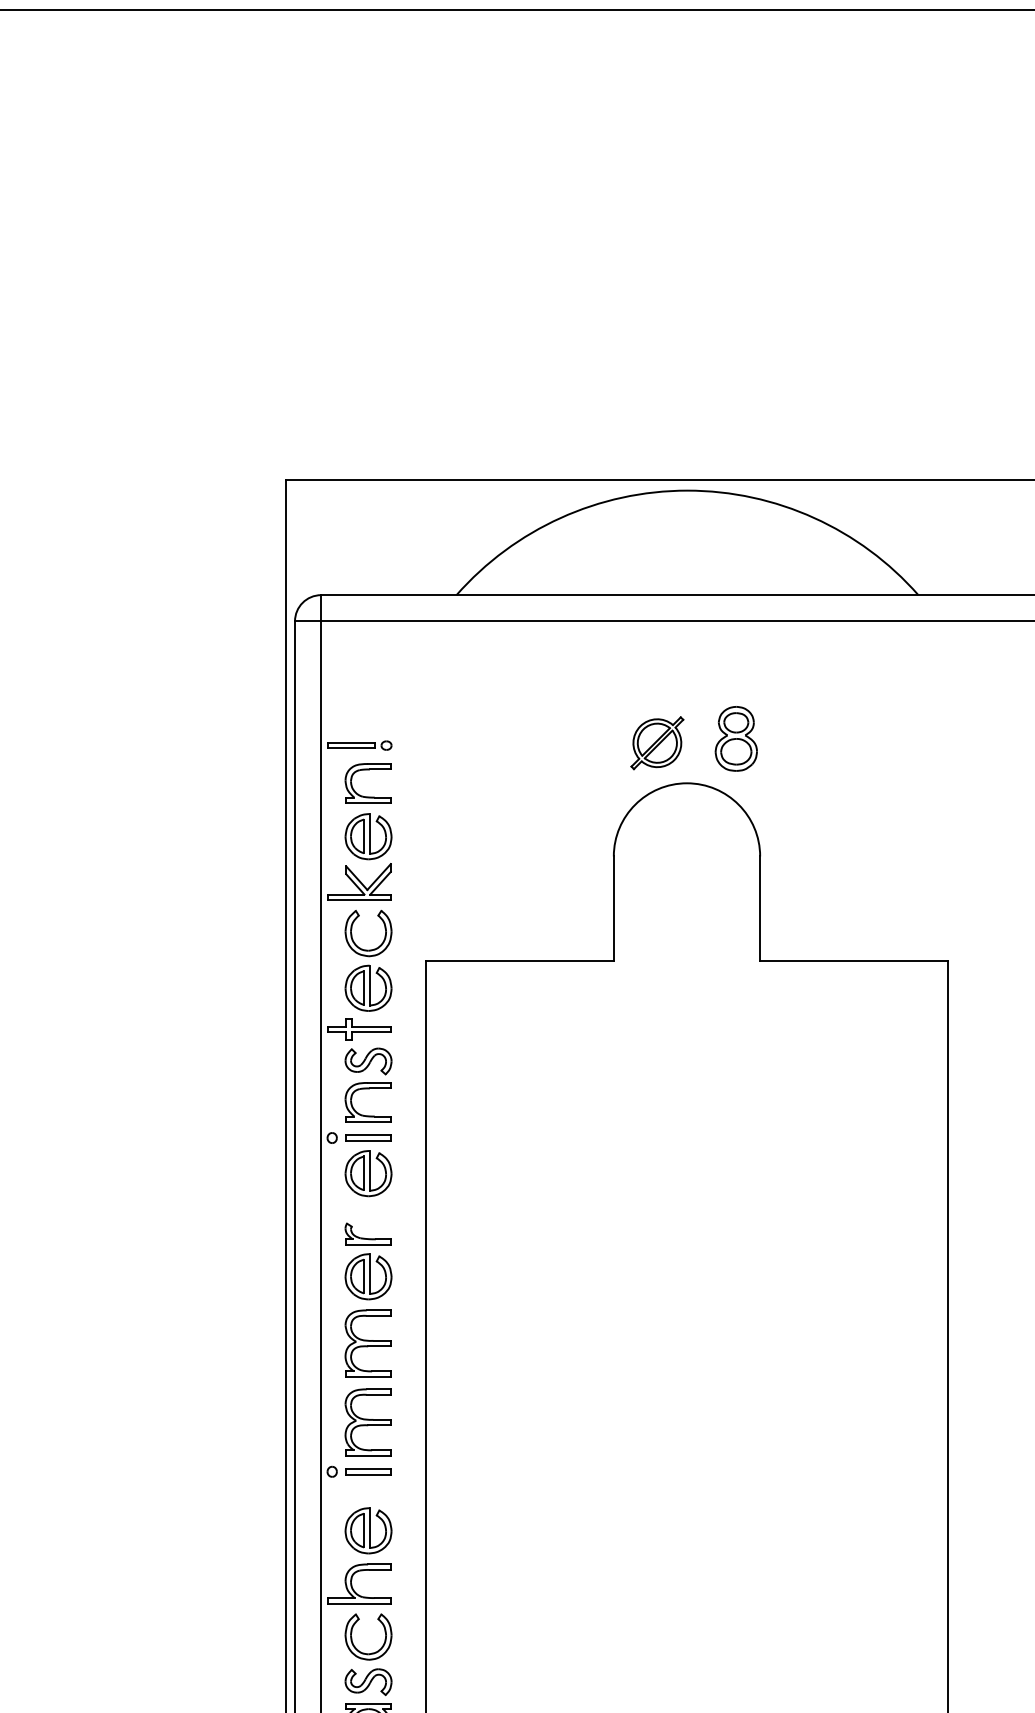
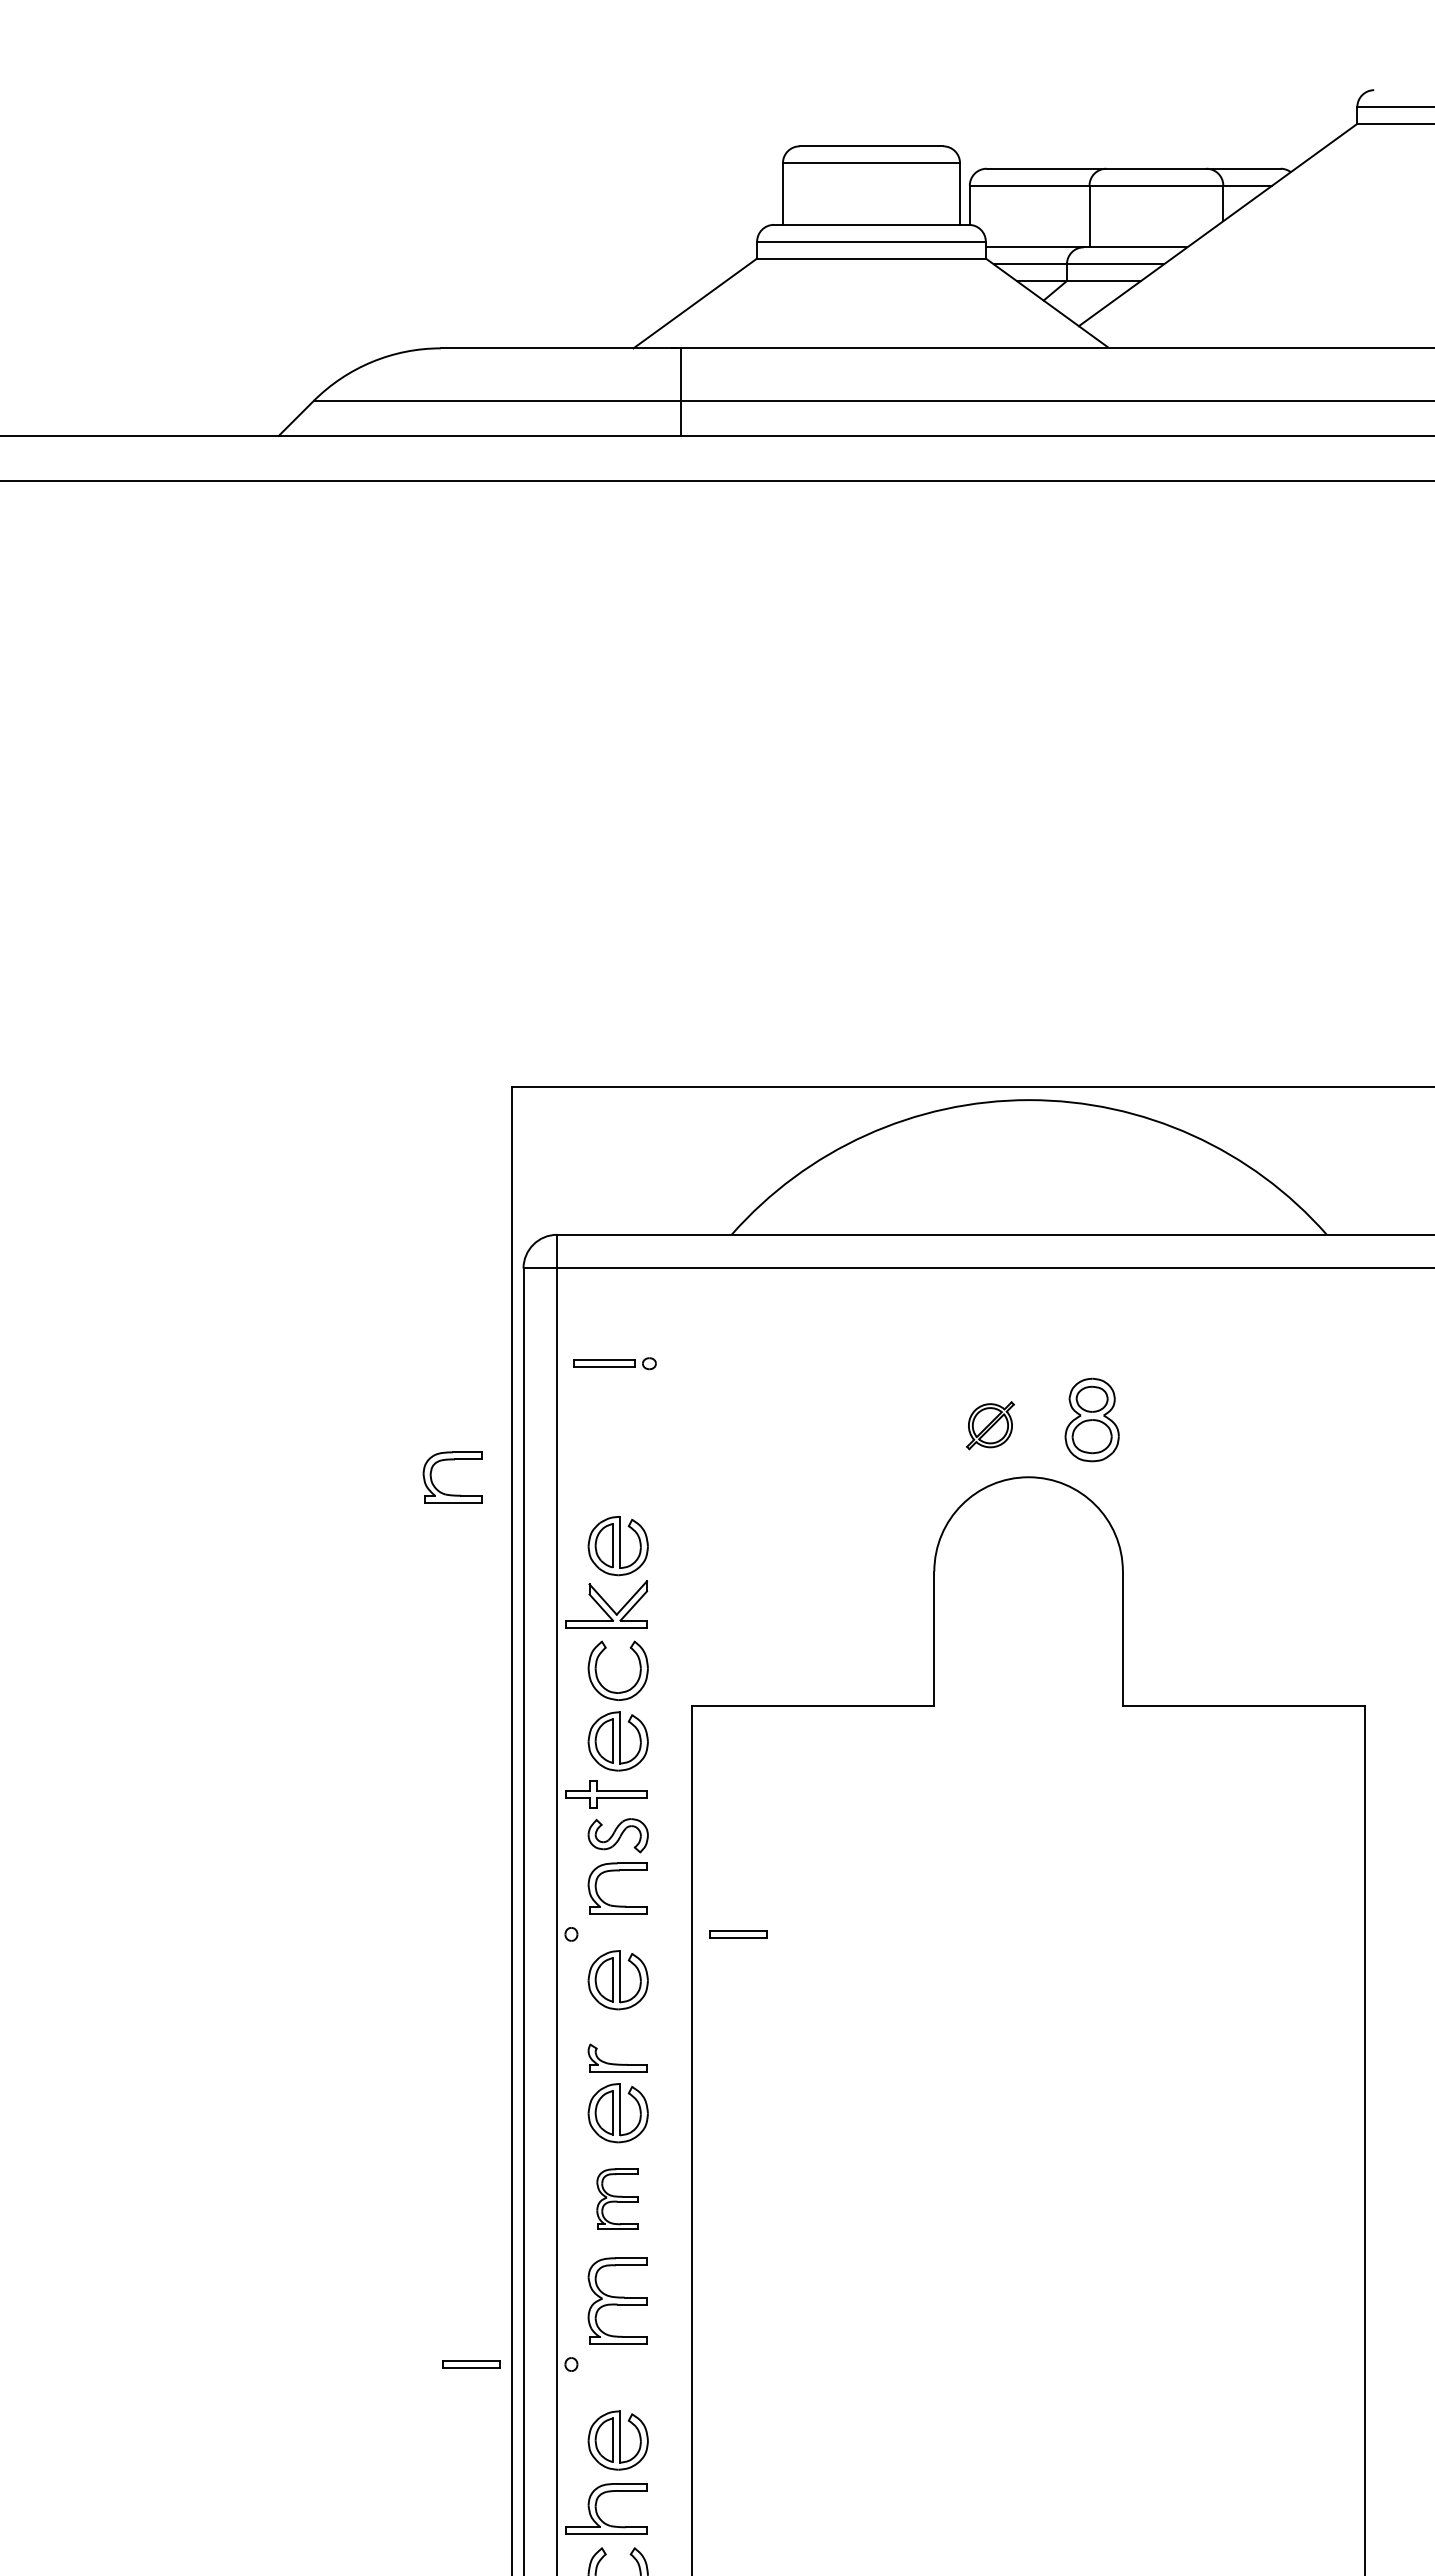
part: (657, 743) -> (990, 1425), size x0.7
part: (359, 745) -> (614, 1363), moved
part: (367, 770) -> (452, 1460), moved
part: (368, 1138) -> (738, 1934), moved
part: (367, 1342) -> (617, 2198), size x0.7
part: (368, 1471) -> (471, 2364), moved

